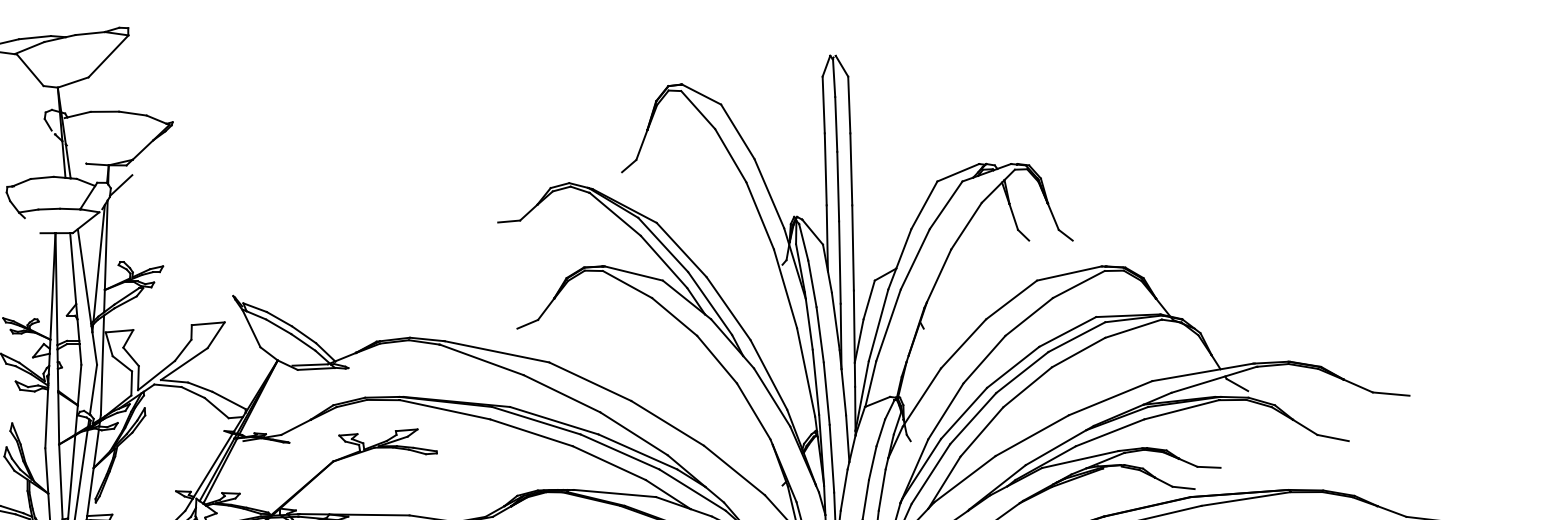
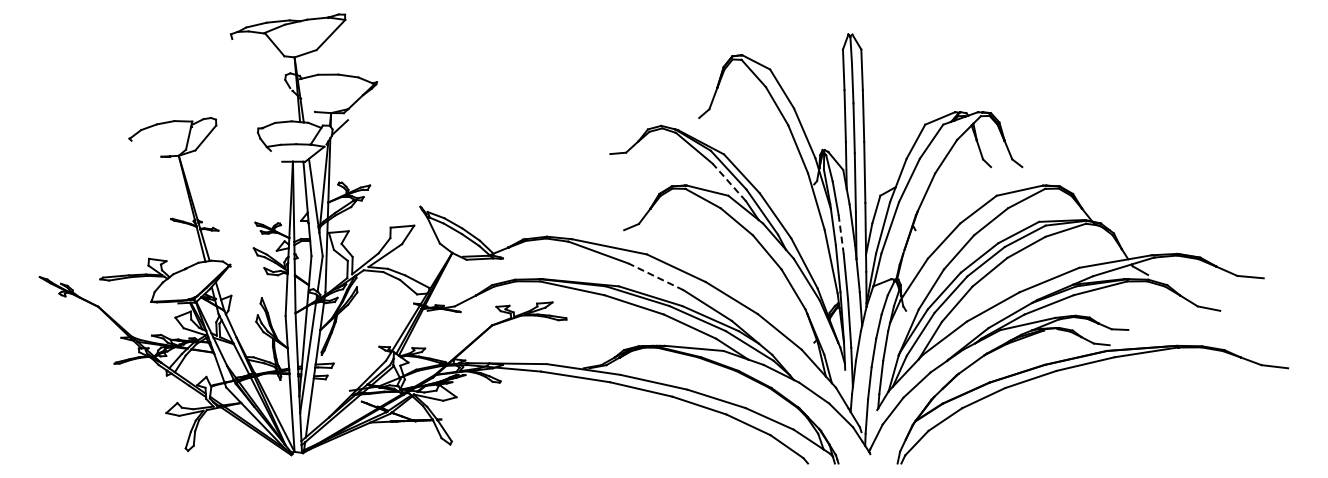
line: (662, 262) -> (728, 182), solid -> dashed
line: (820, 334) -> (841, 234), solid -> dashed
line: (562, 393) -> (656, 276), solid -> dashed

